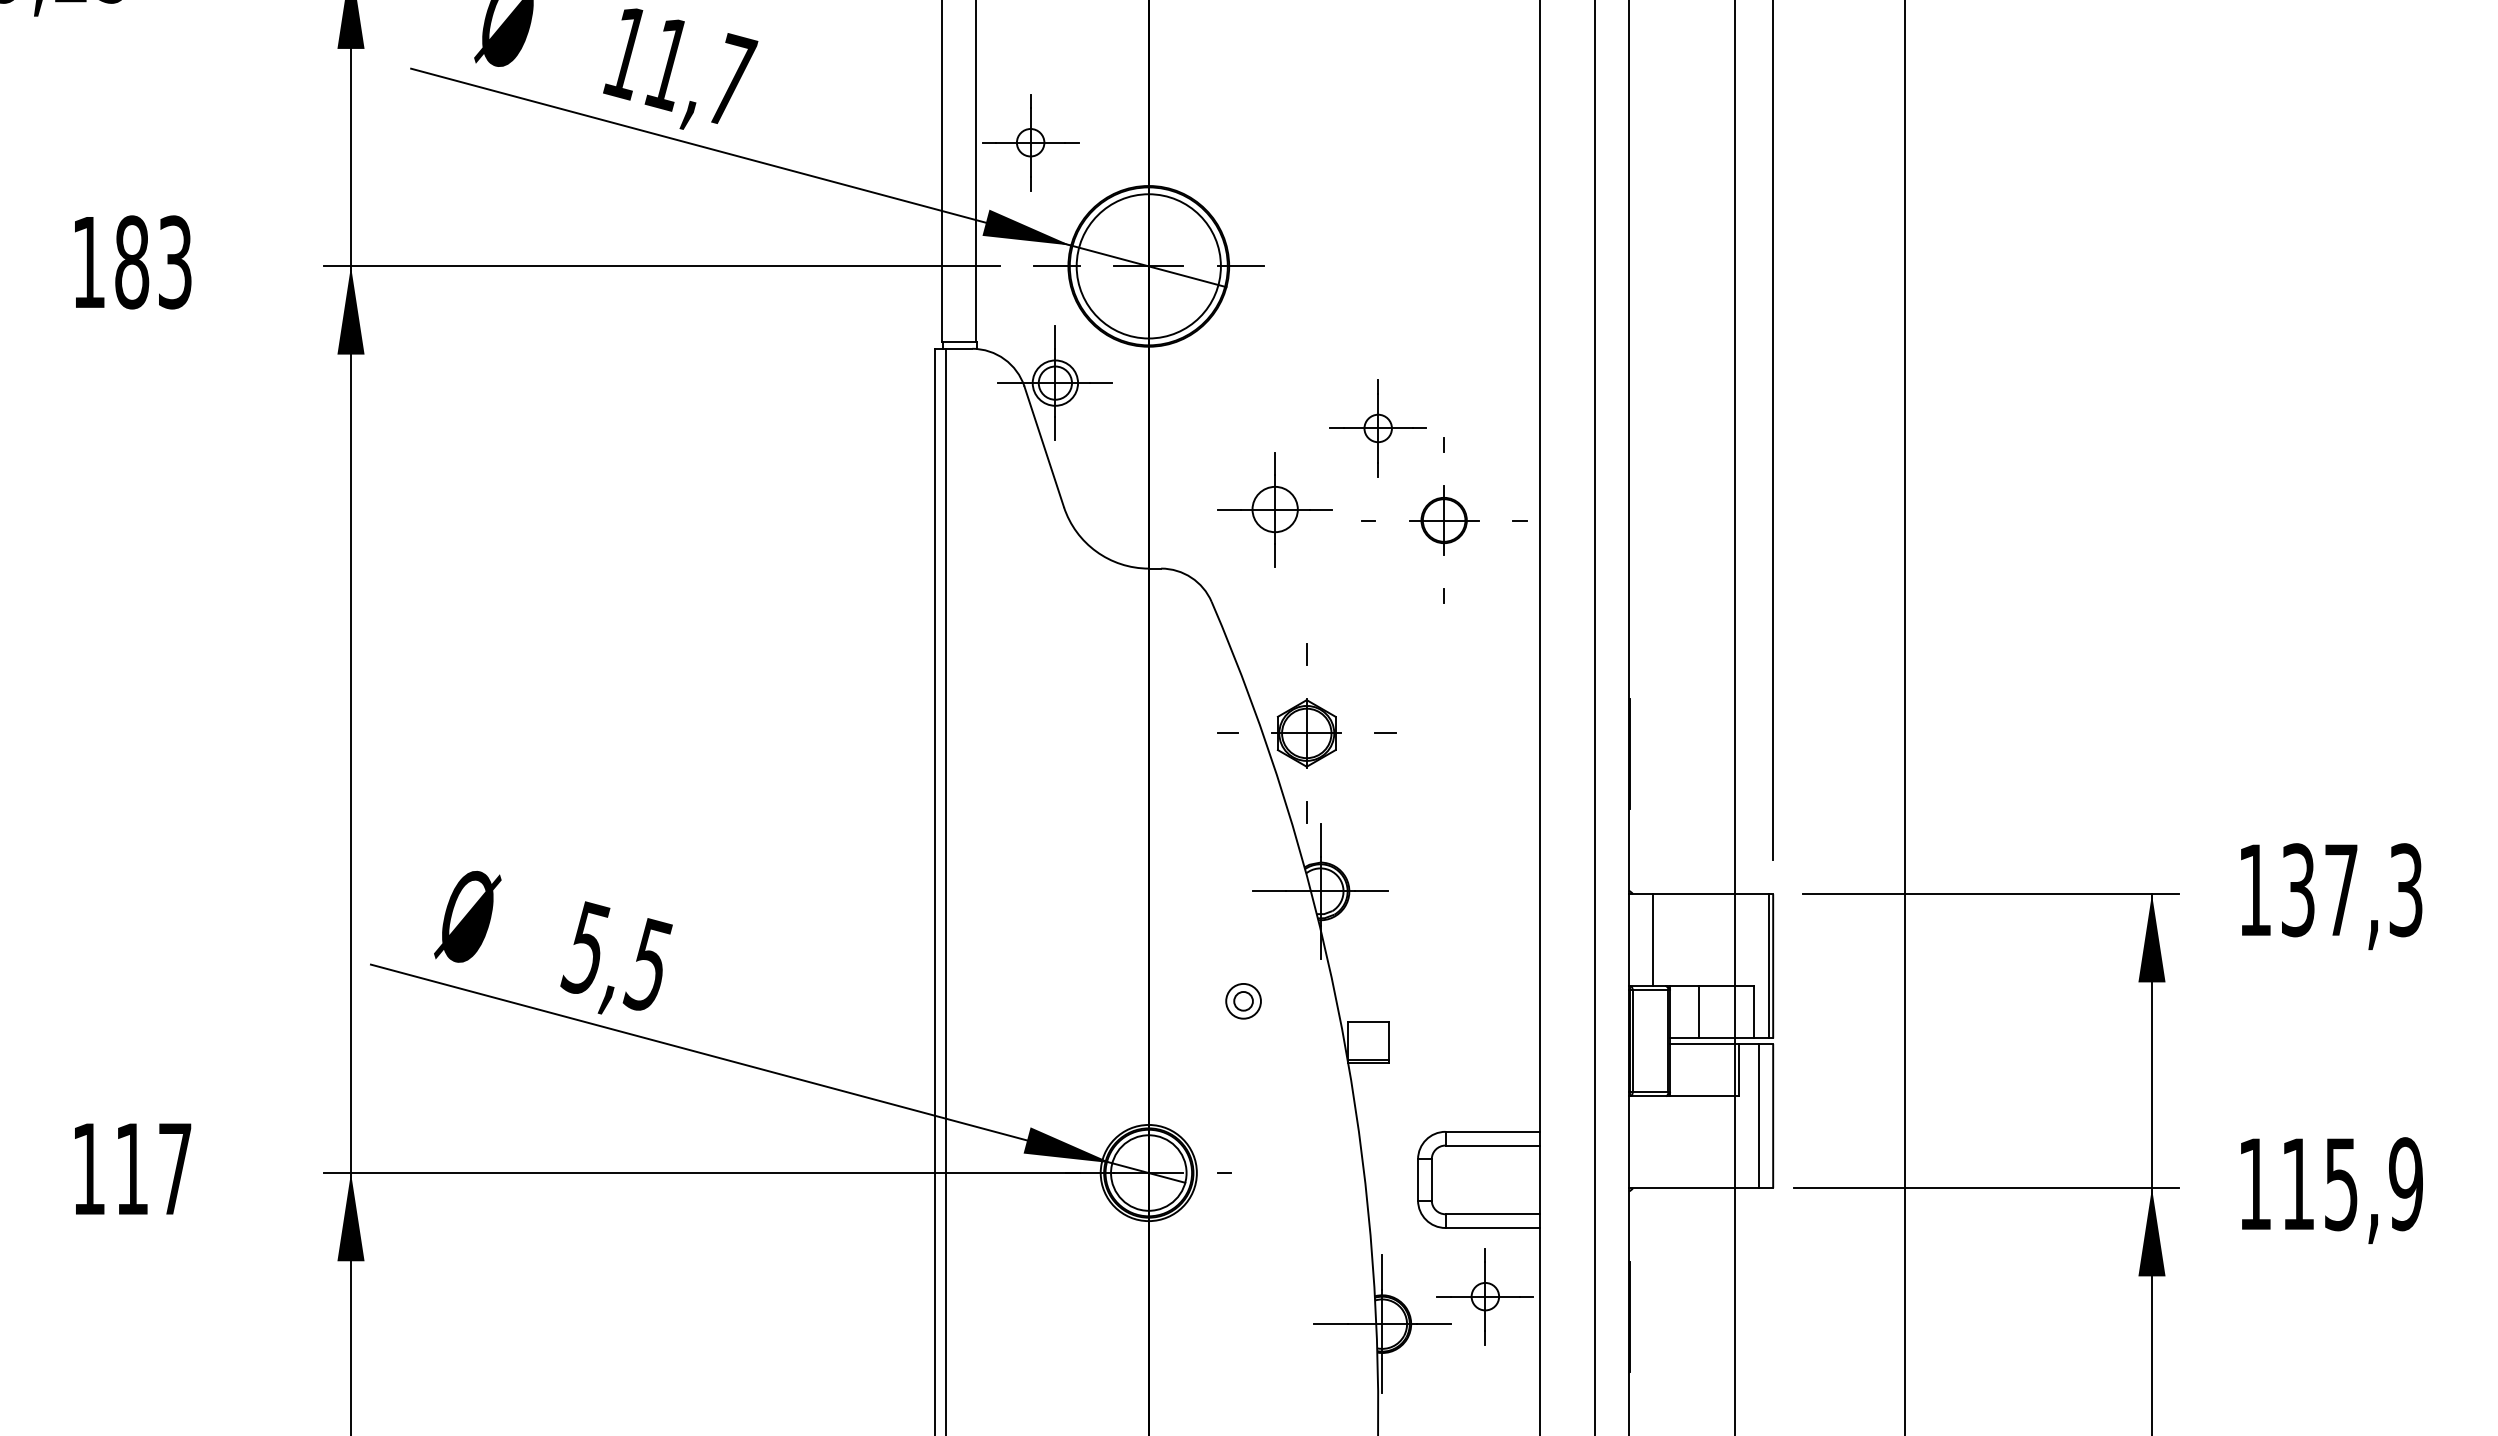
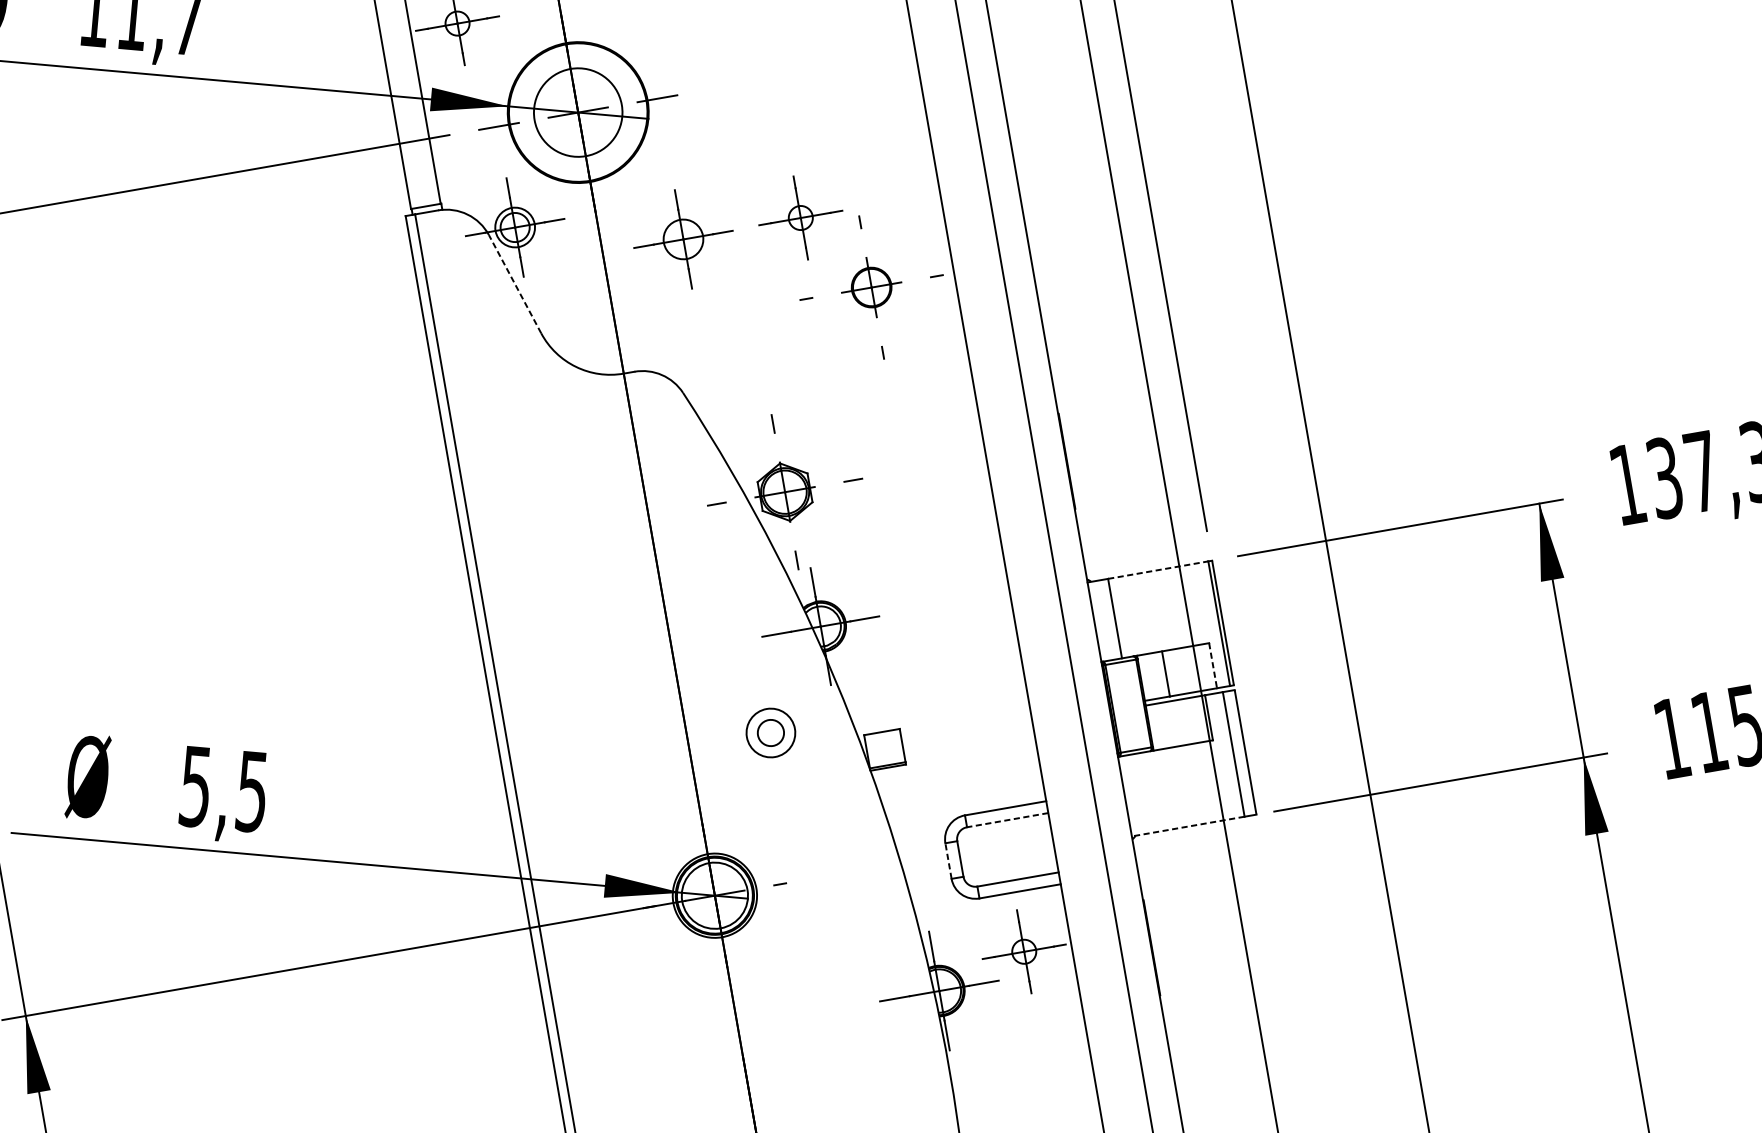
circle: (1148, 266) -> (577, 112), size x0.7
line: (1044, 446) -> (515, 283), solid -> dashed
part: (1274, 509) -> (682, 239), moved
line: (1711, 894) -> (1158, 570), solid -> dashed
part: (1243, 1001) -> (770, 733), size x1.6
line: (1753, 1012) -> (1213, 665), solid -> dashed
line: (1492, 1145) -> (1007, 820), solid -> dashed
line: (1418, 1179) -> (948, 860), solid -> dashed
line: (1693, 1188) -> (1187, 826), solid -> dashed

